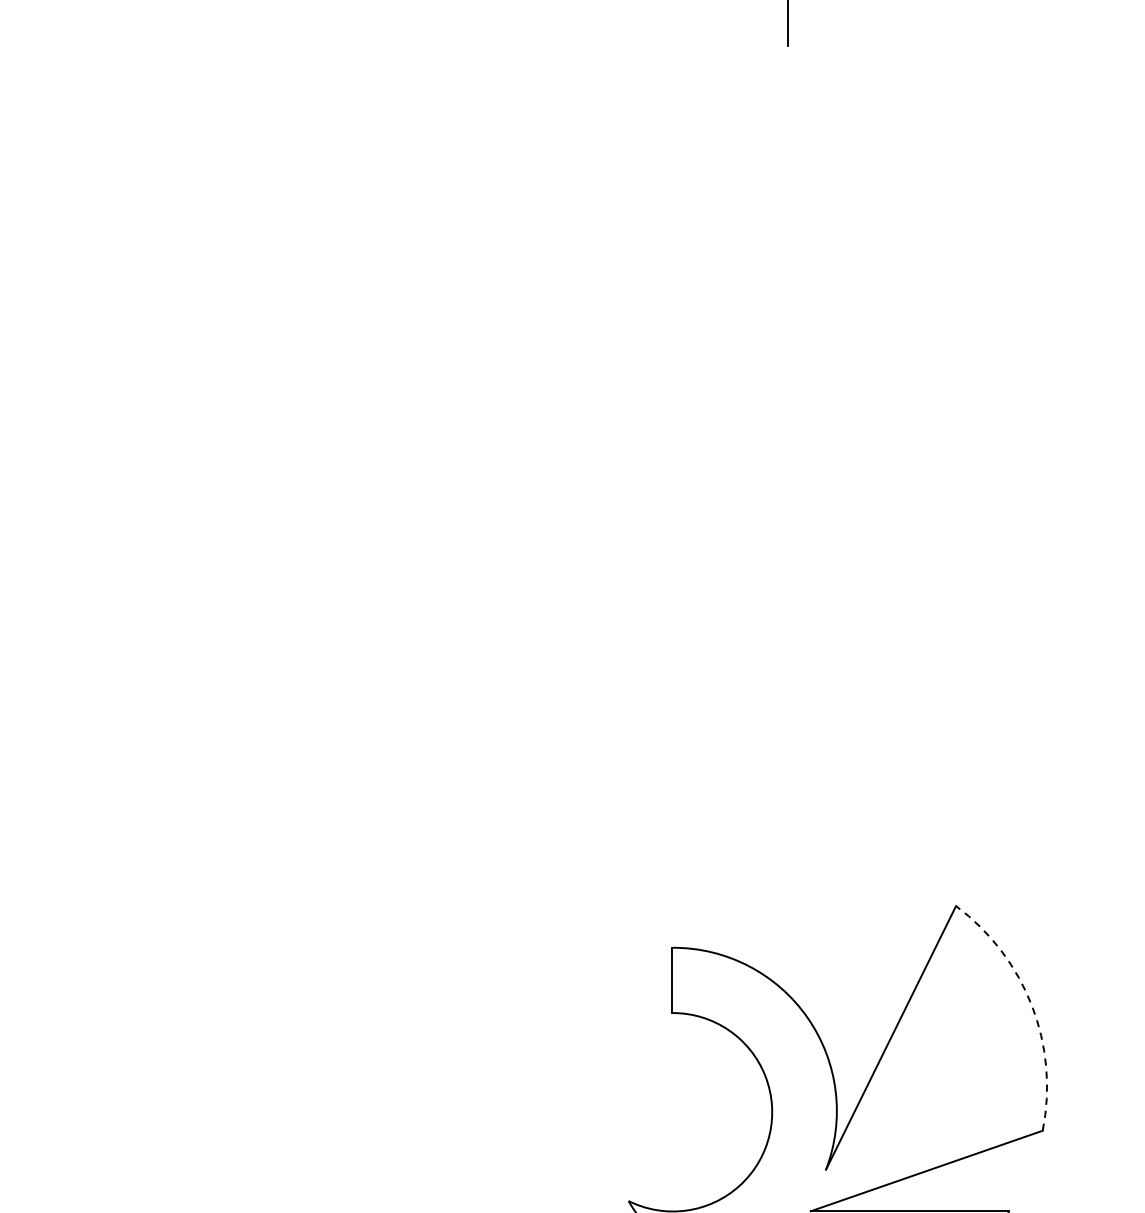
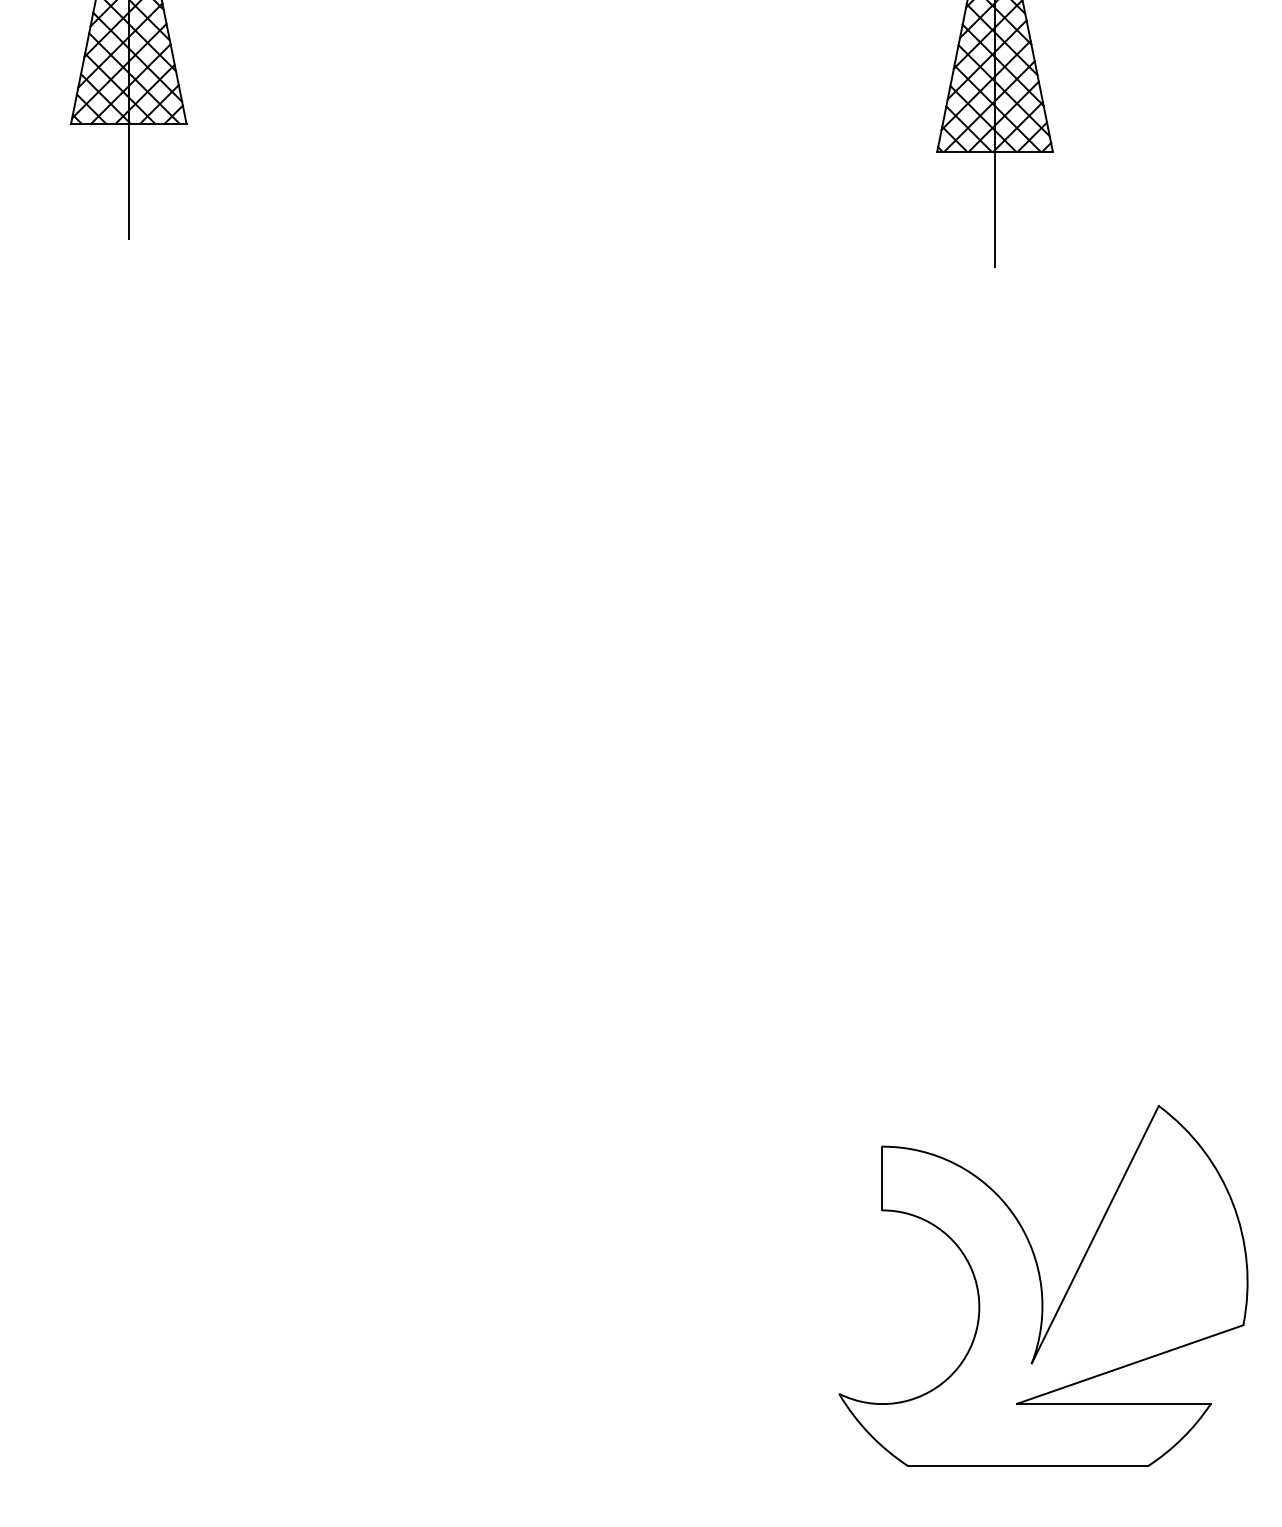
arc: (1031, 1006) -> (1232, 1203), dashed -> solid

